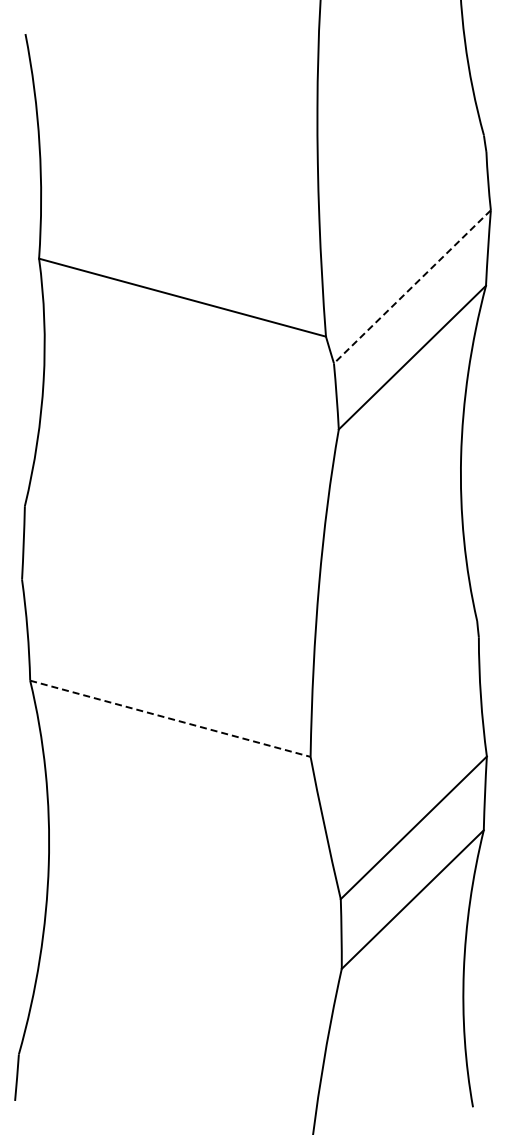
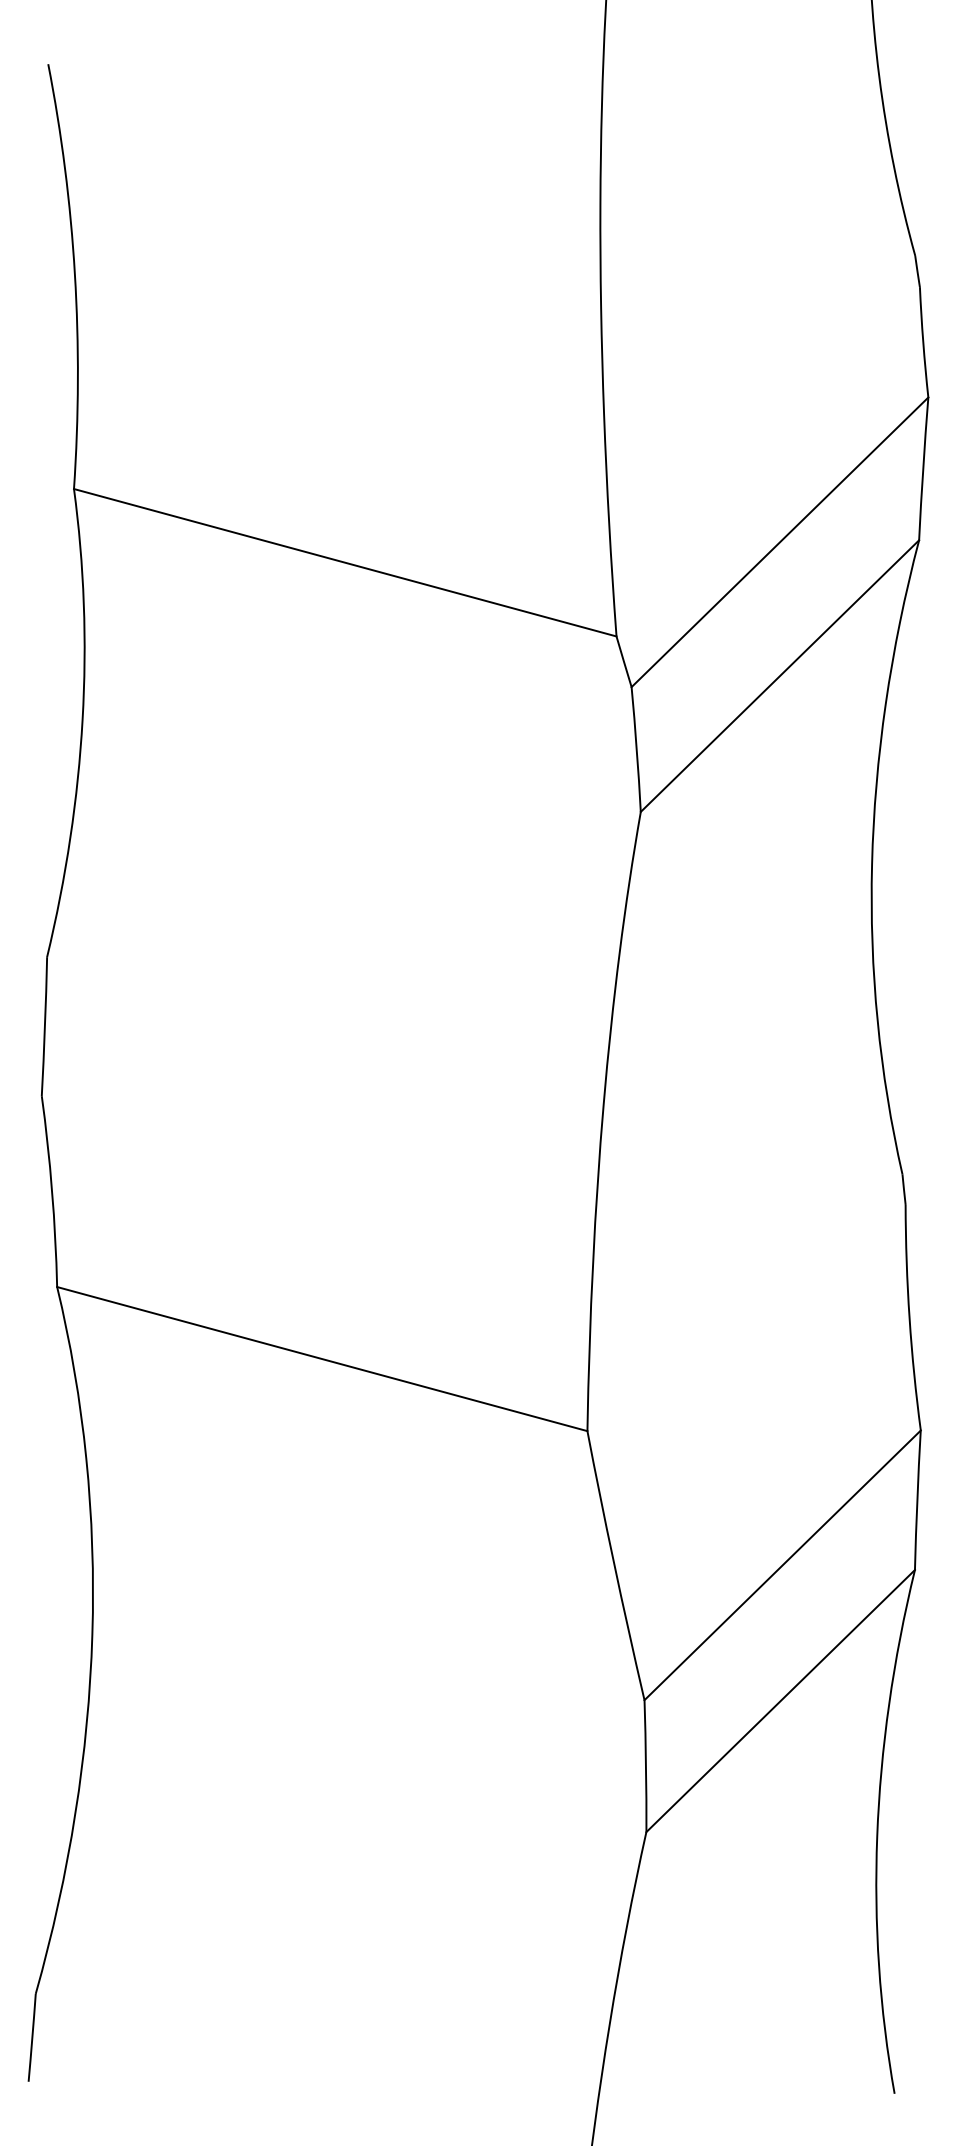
line: (412, 286) -> (780, 541), dashed -> solid
line: (170, 718) -> (322, 1358), dashed -> solid

